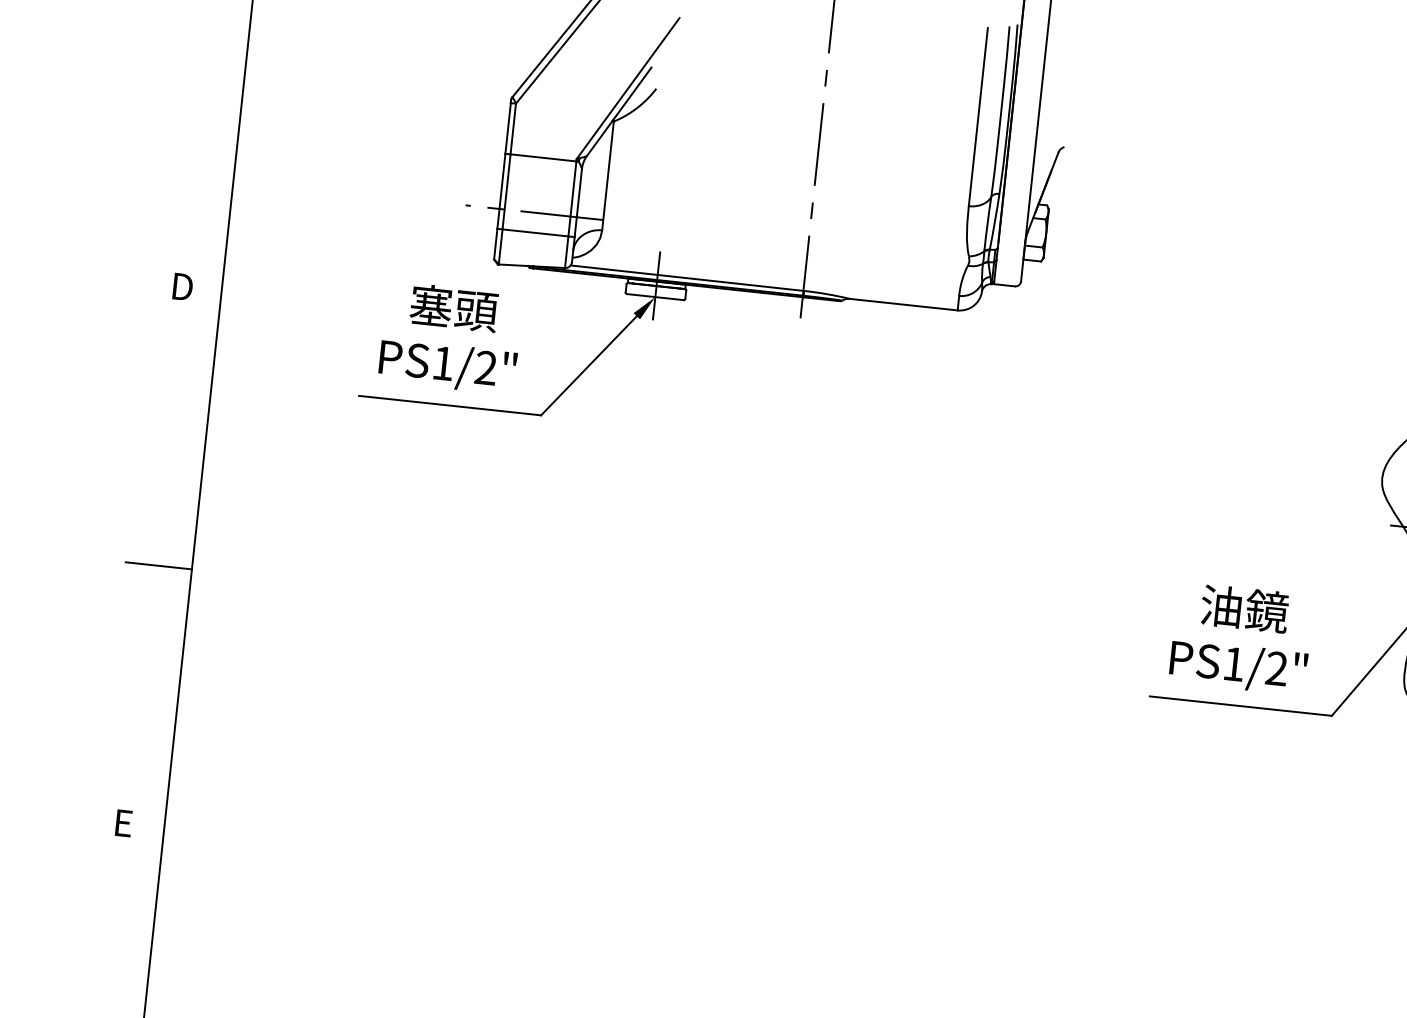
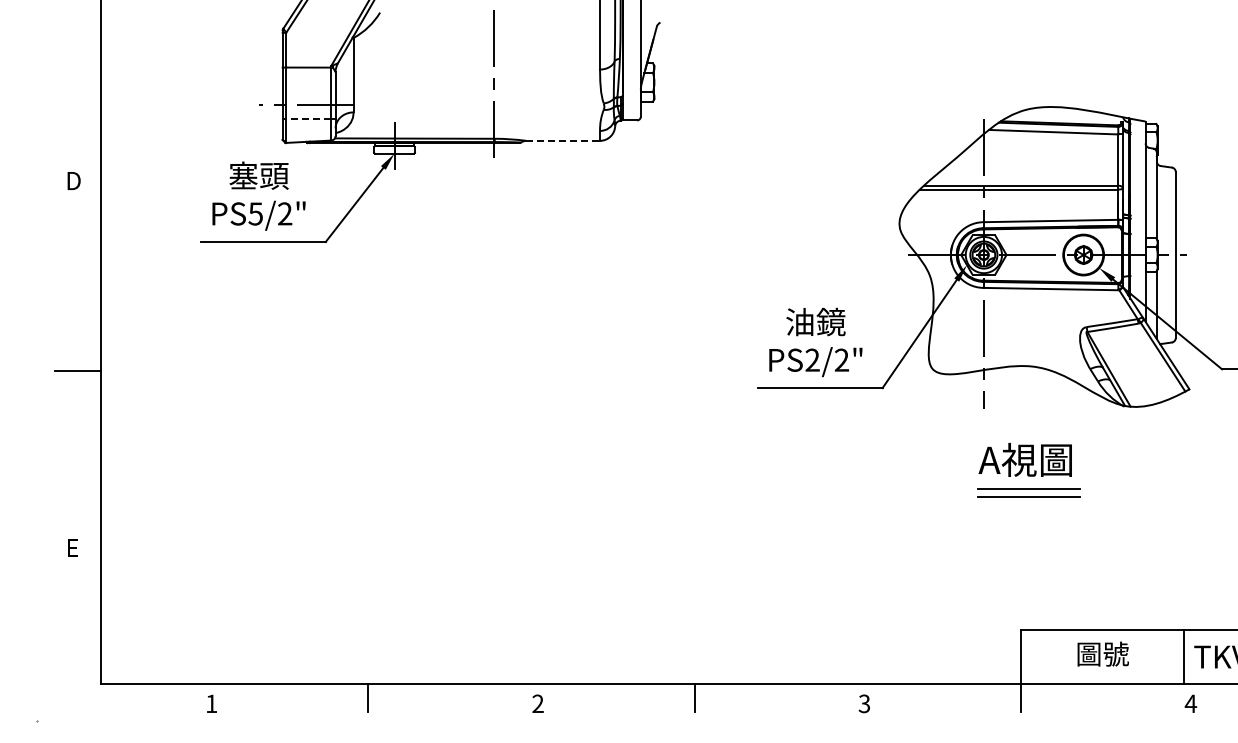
line: (535, 232) -> (308, 118), solid -> dashed
line: (904, 304) -> (563, 140), solid -> dashed
text: (442, 362) -> (255, 213), PS1/2" -> PS5/2"
text: (1233, 663) -> (812, 359), PS1/2" -> PS2/2"

